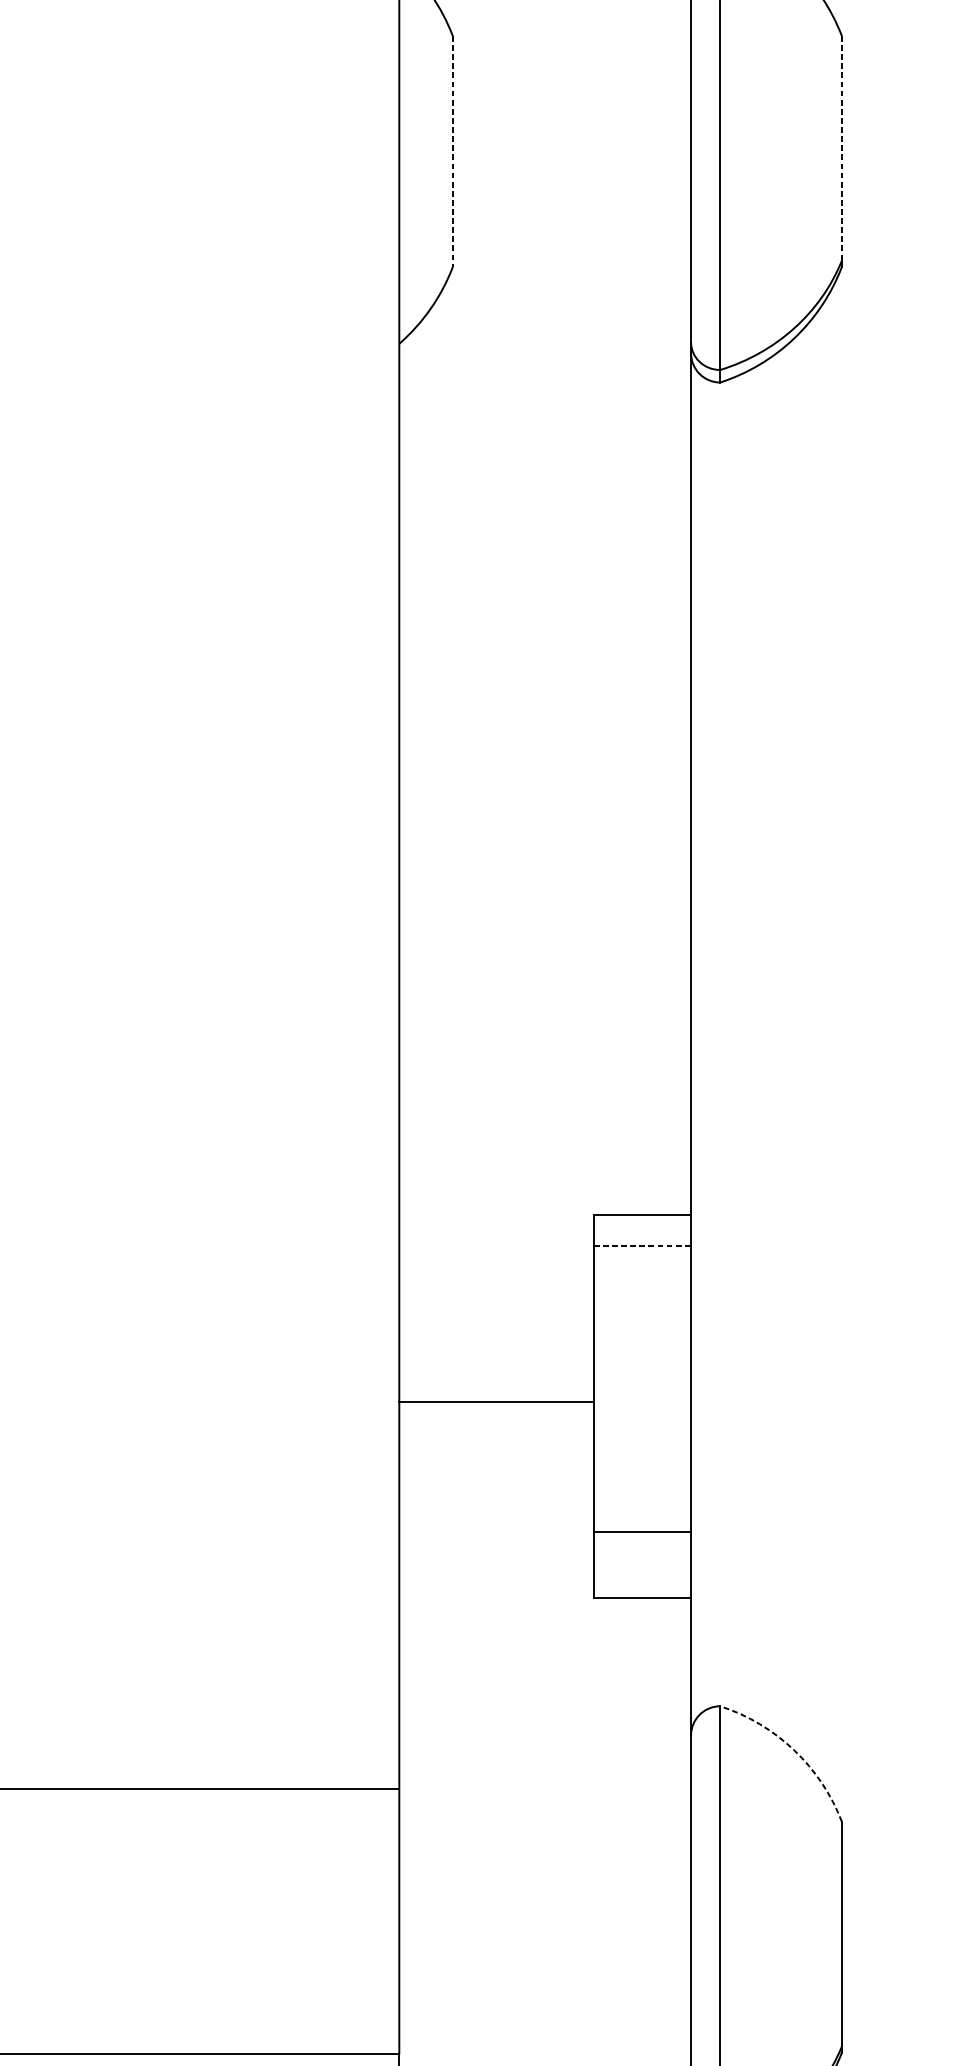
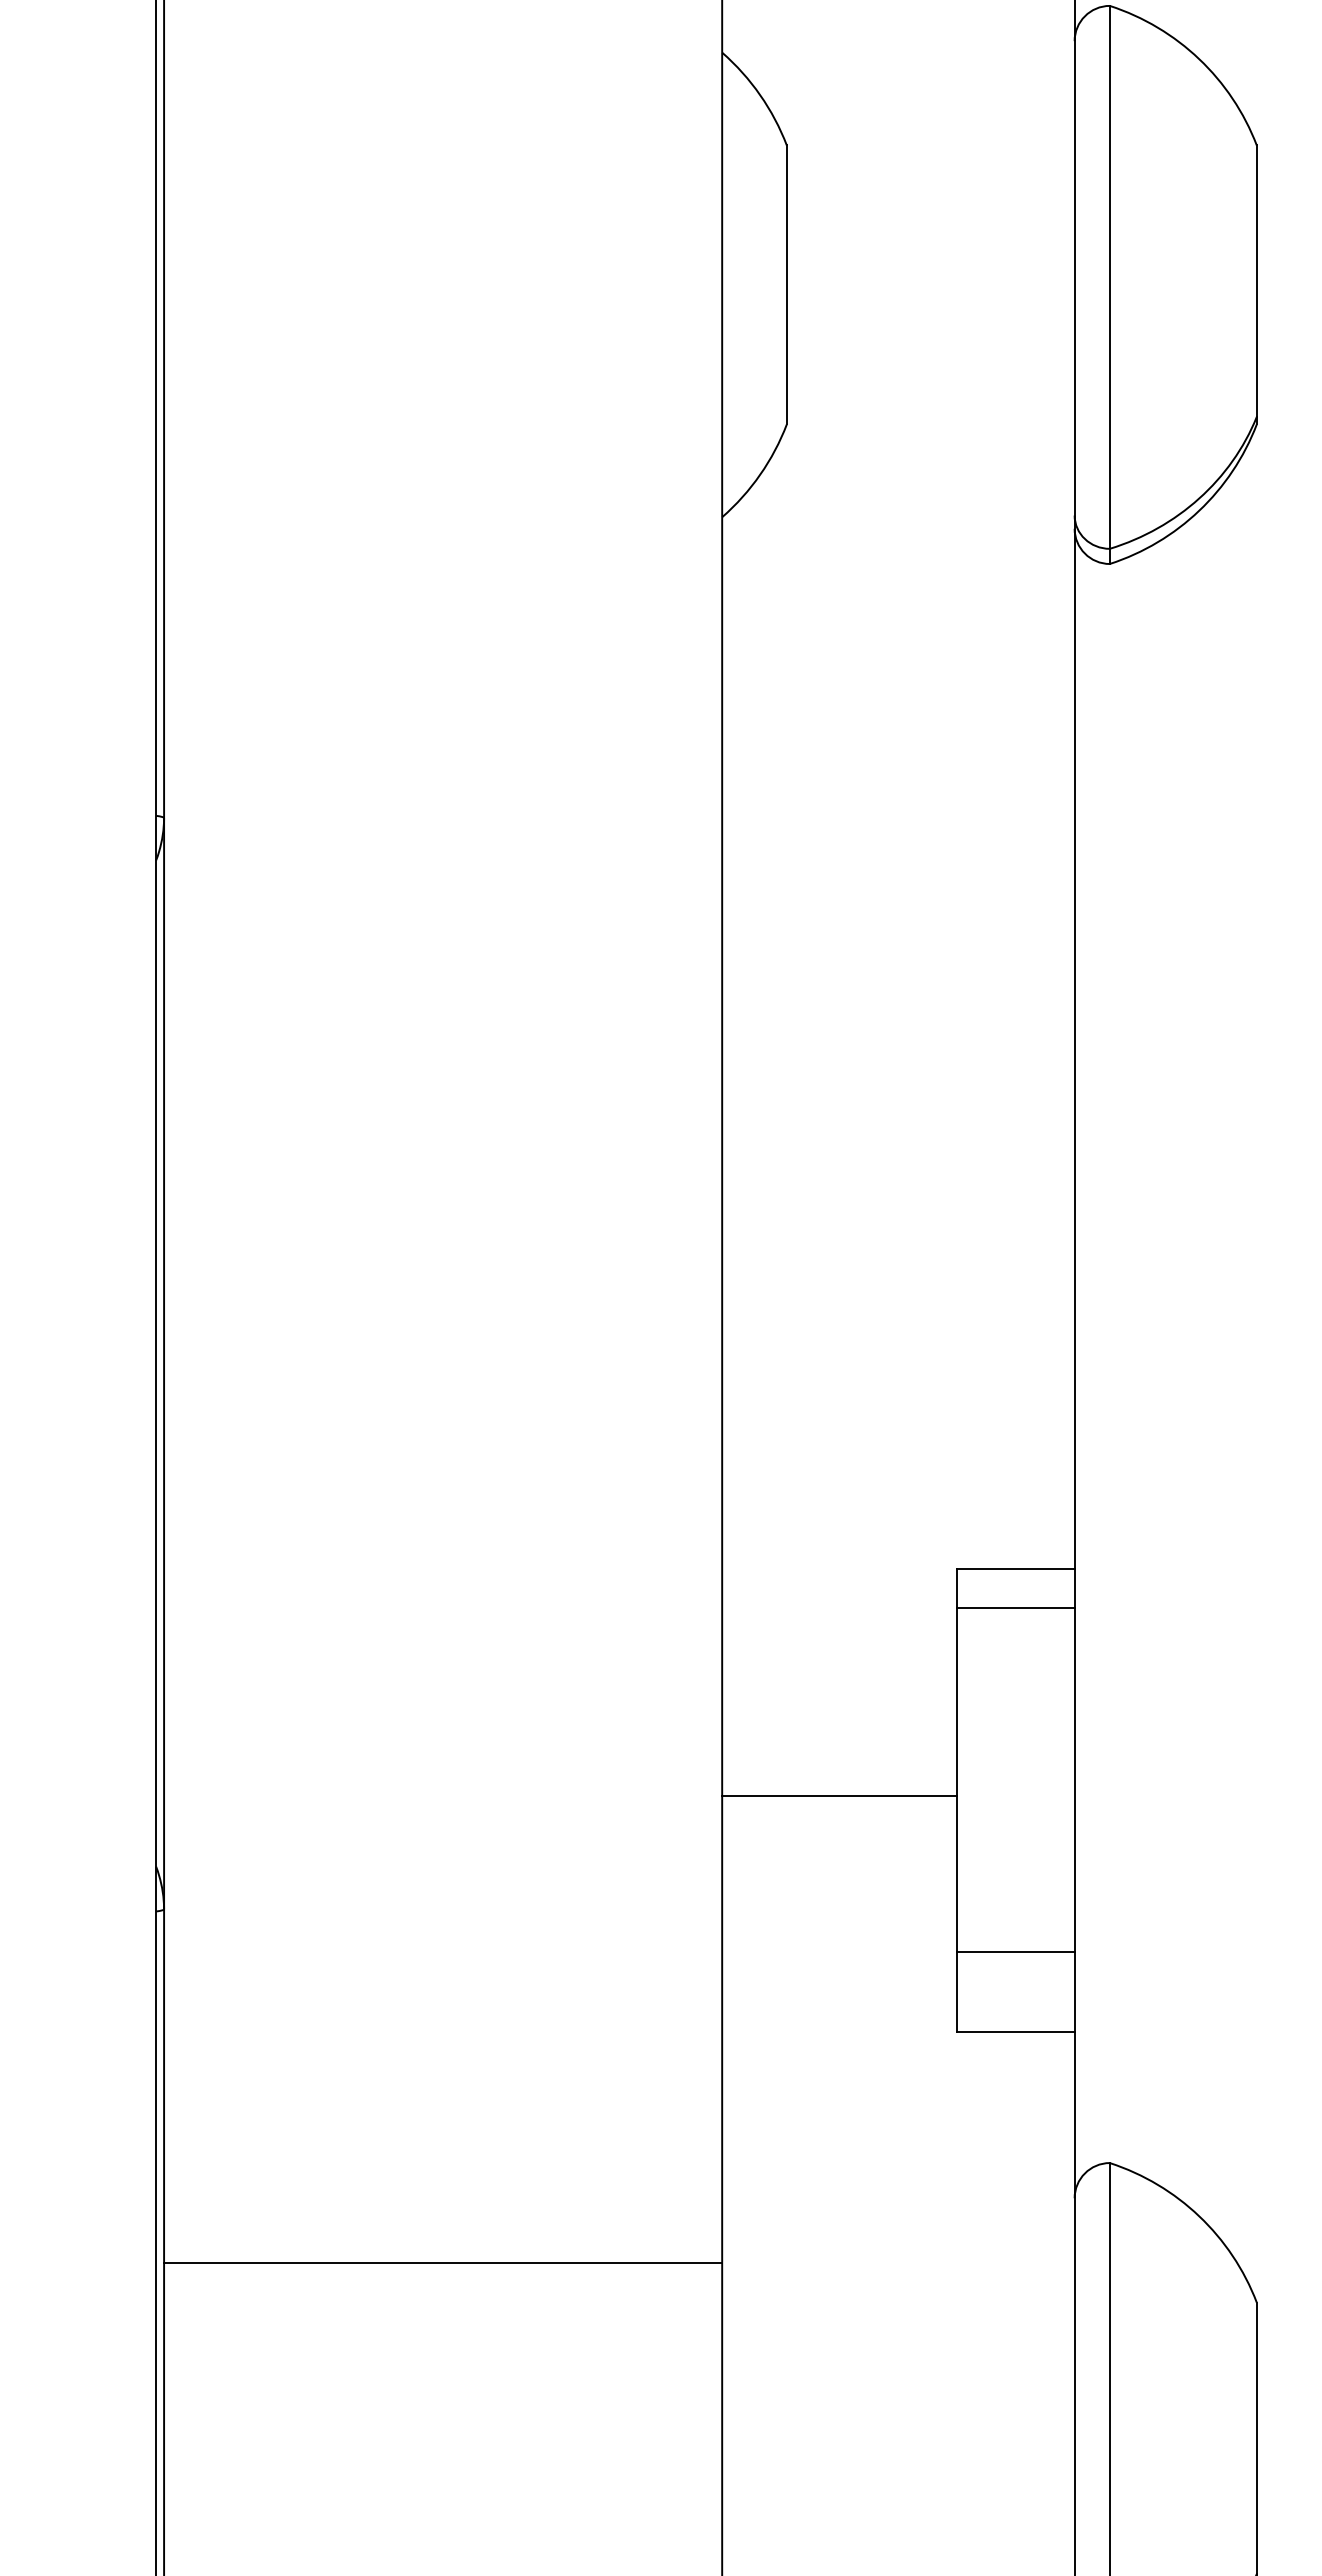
line: (841, 148) -> (1256, 281), dashed -> solid
line: (452, 151) -> (786, 284), dashed -> solid
line: (642, 1246) -> (1015, 1607), dashed -> solid
arc: (794, 1750) -> (1199, 2216), dashed -> solid

